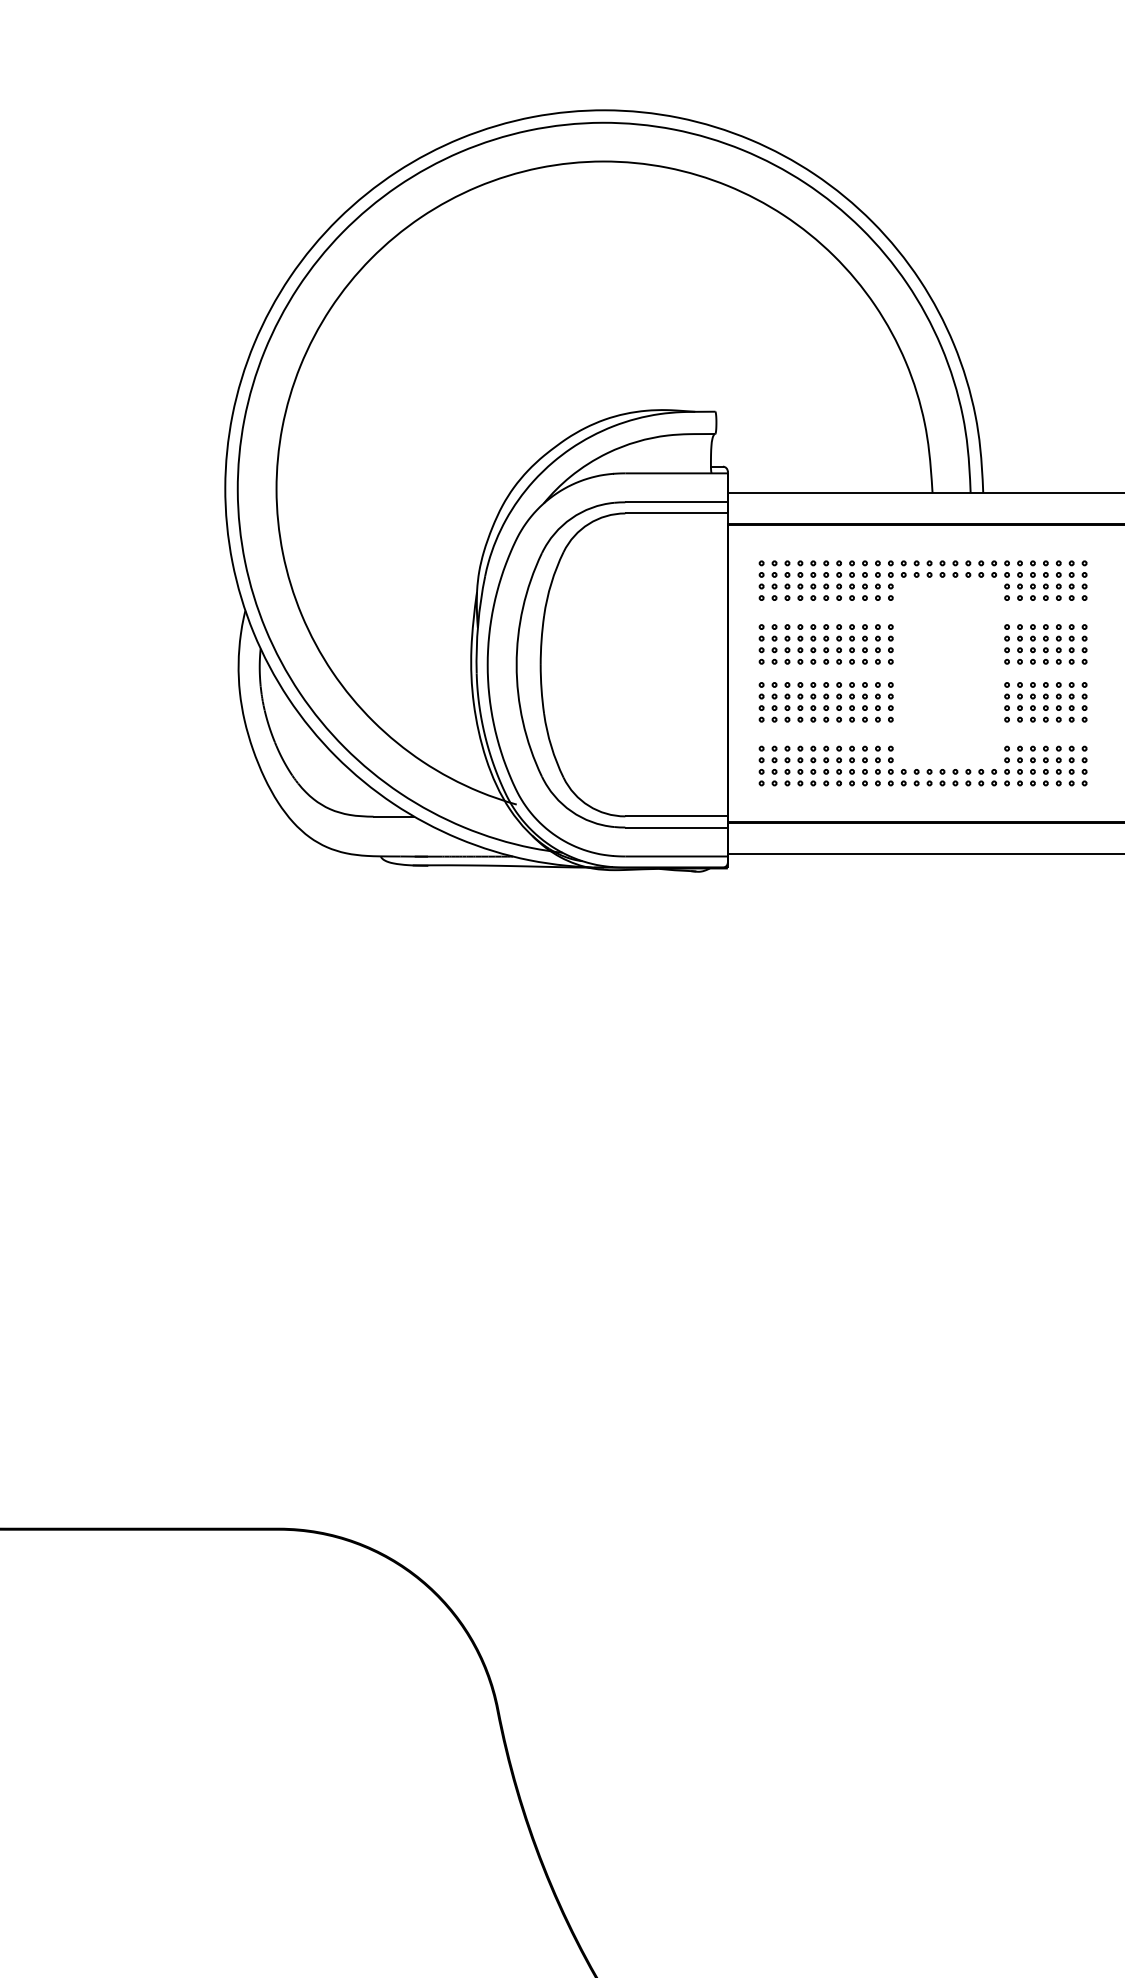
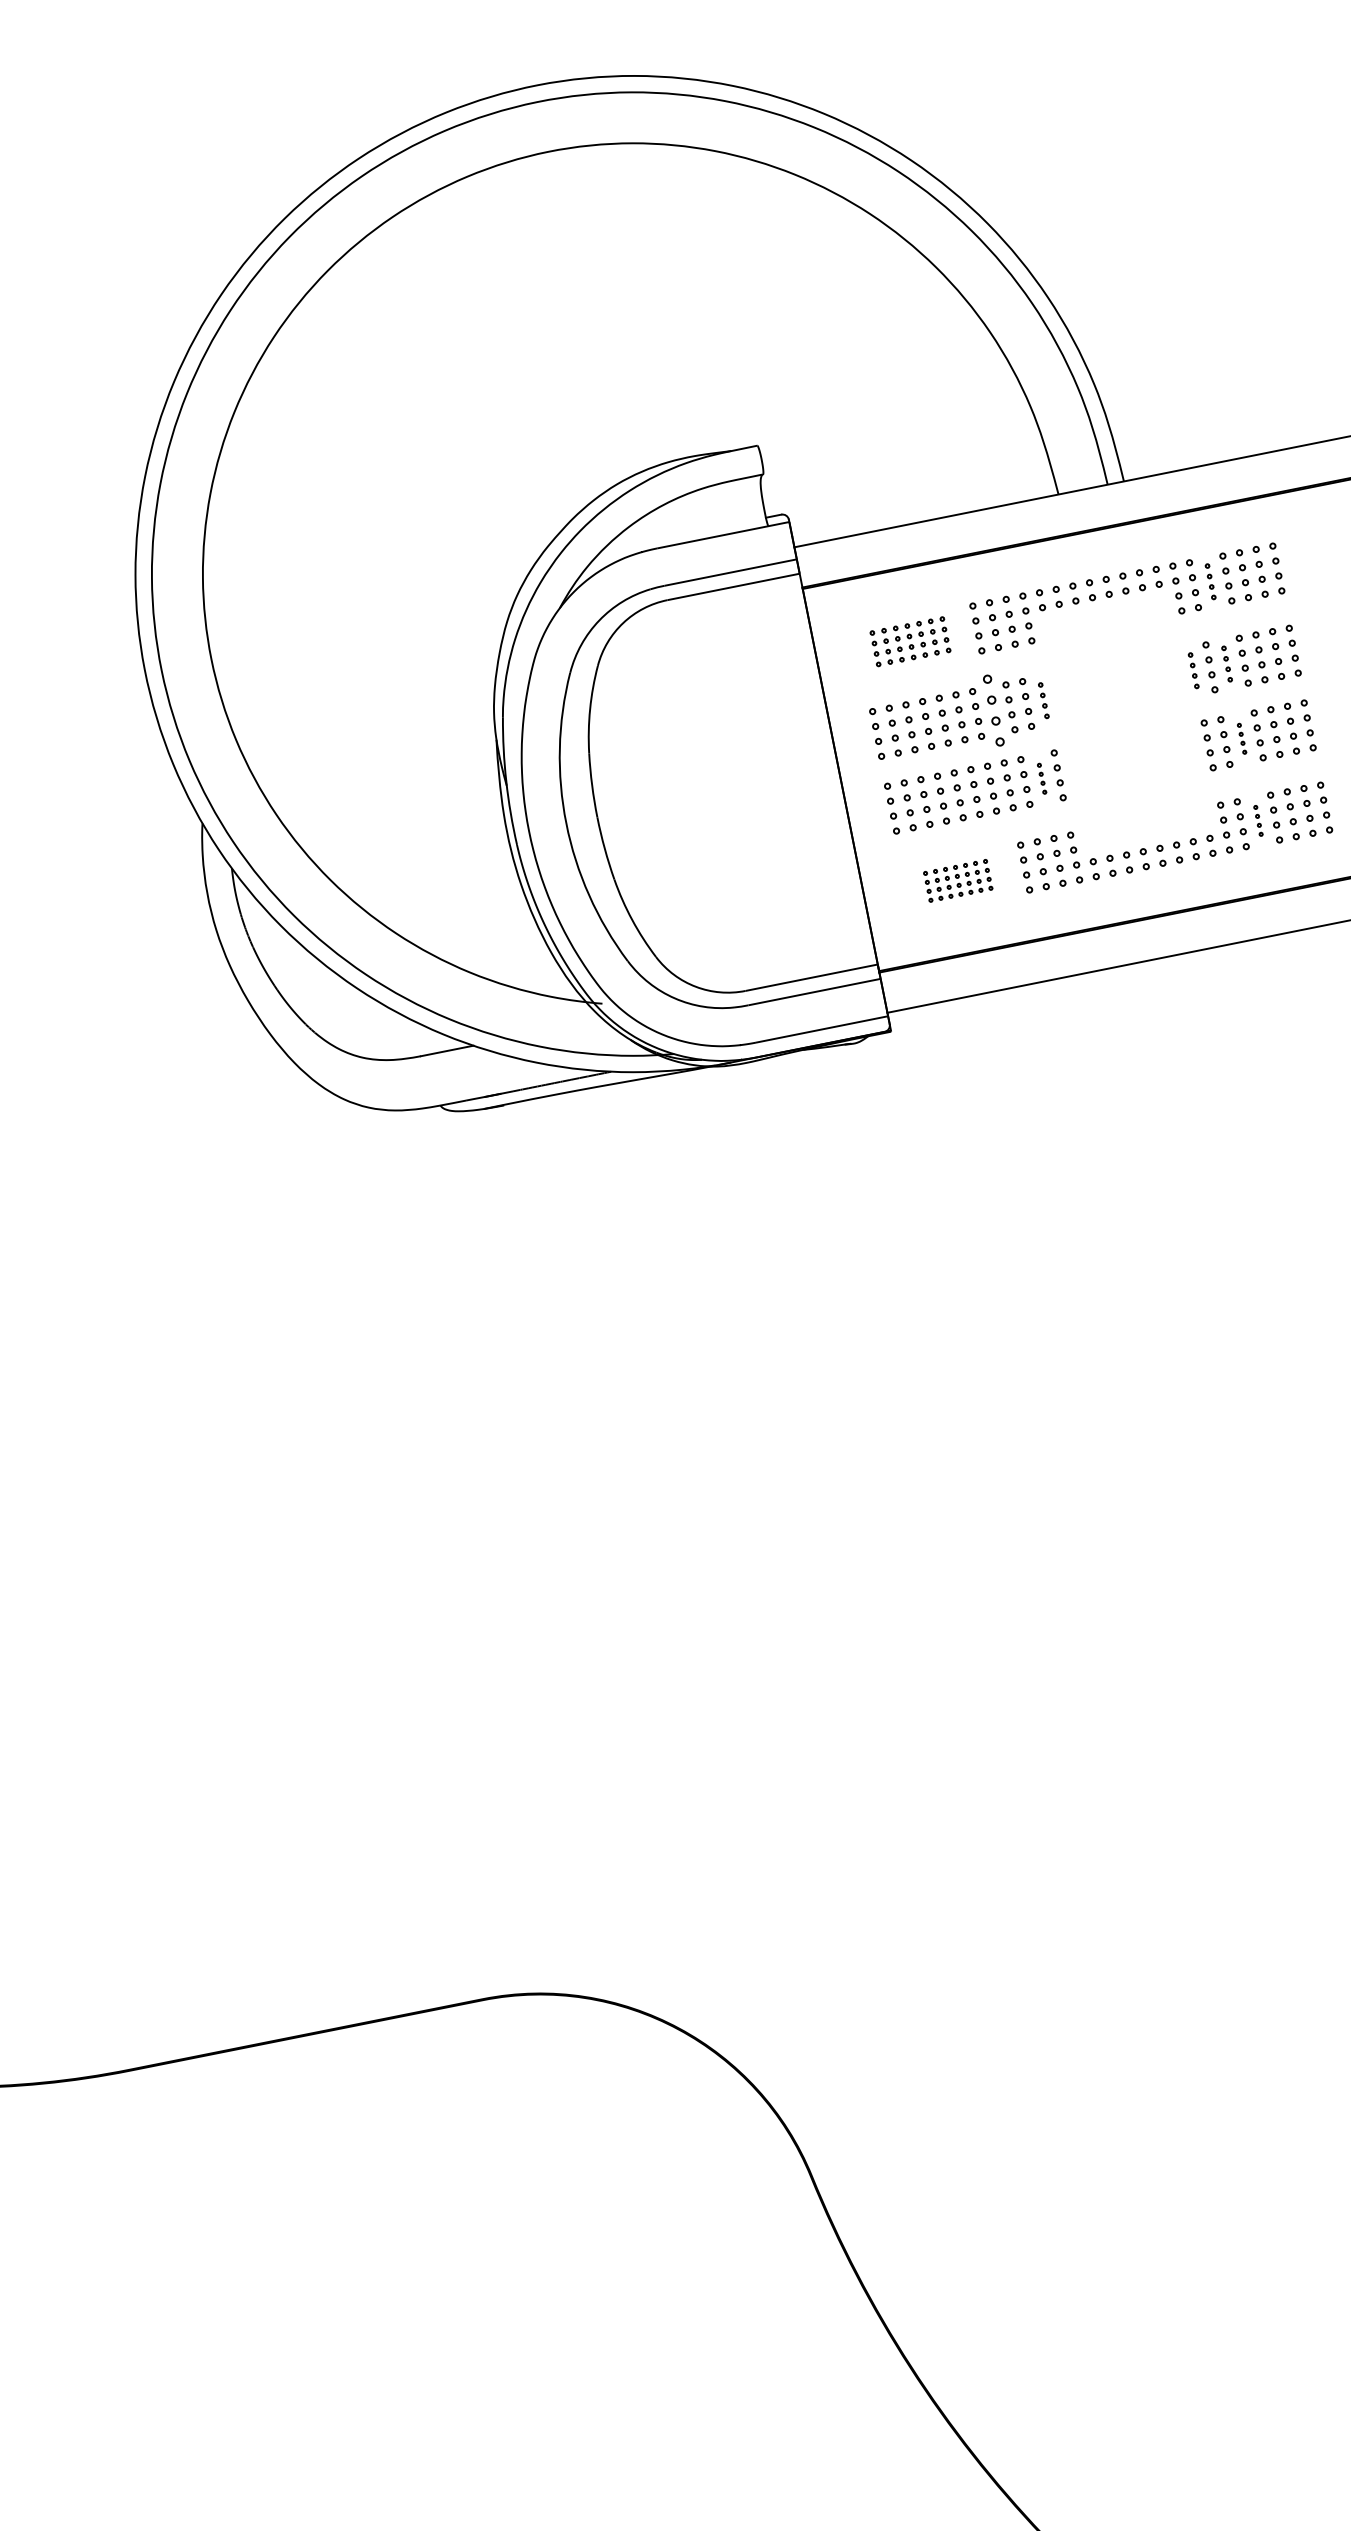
part: (799, 580) -> (909, 641), size x0.7
part: (1032, 580) -> (1210, 581), size x0.7
part: (851, 644) -> (993, 710), size x1.4
part: (890, 644) -> (1043, 700), size x0.7
part: (1006, 644) -> (1192, 670), size x0.7
part: (1032, 644) -> (1226, 664), size x0.7
part: (877, 702) -> (1041, 779), size x0.6
part: (1032, 702) -> (1241, 739), size x0.6
part: (799, 765) -> (957, 880), size x0.6
part: (1032, 765) -> (1257, 820), size x0.6

